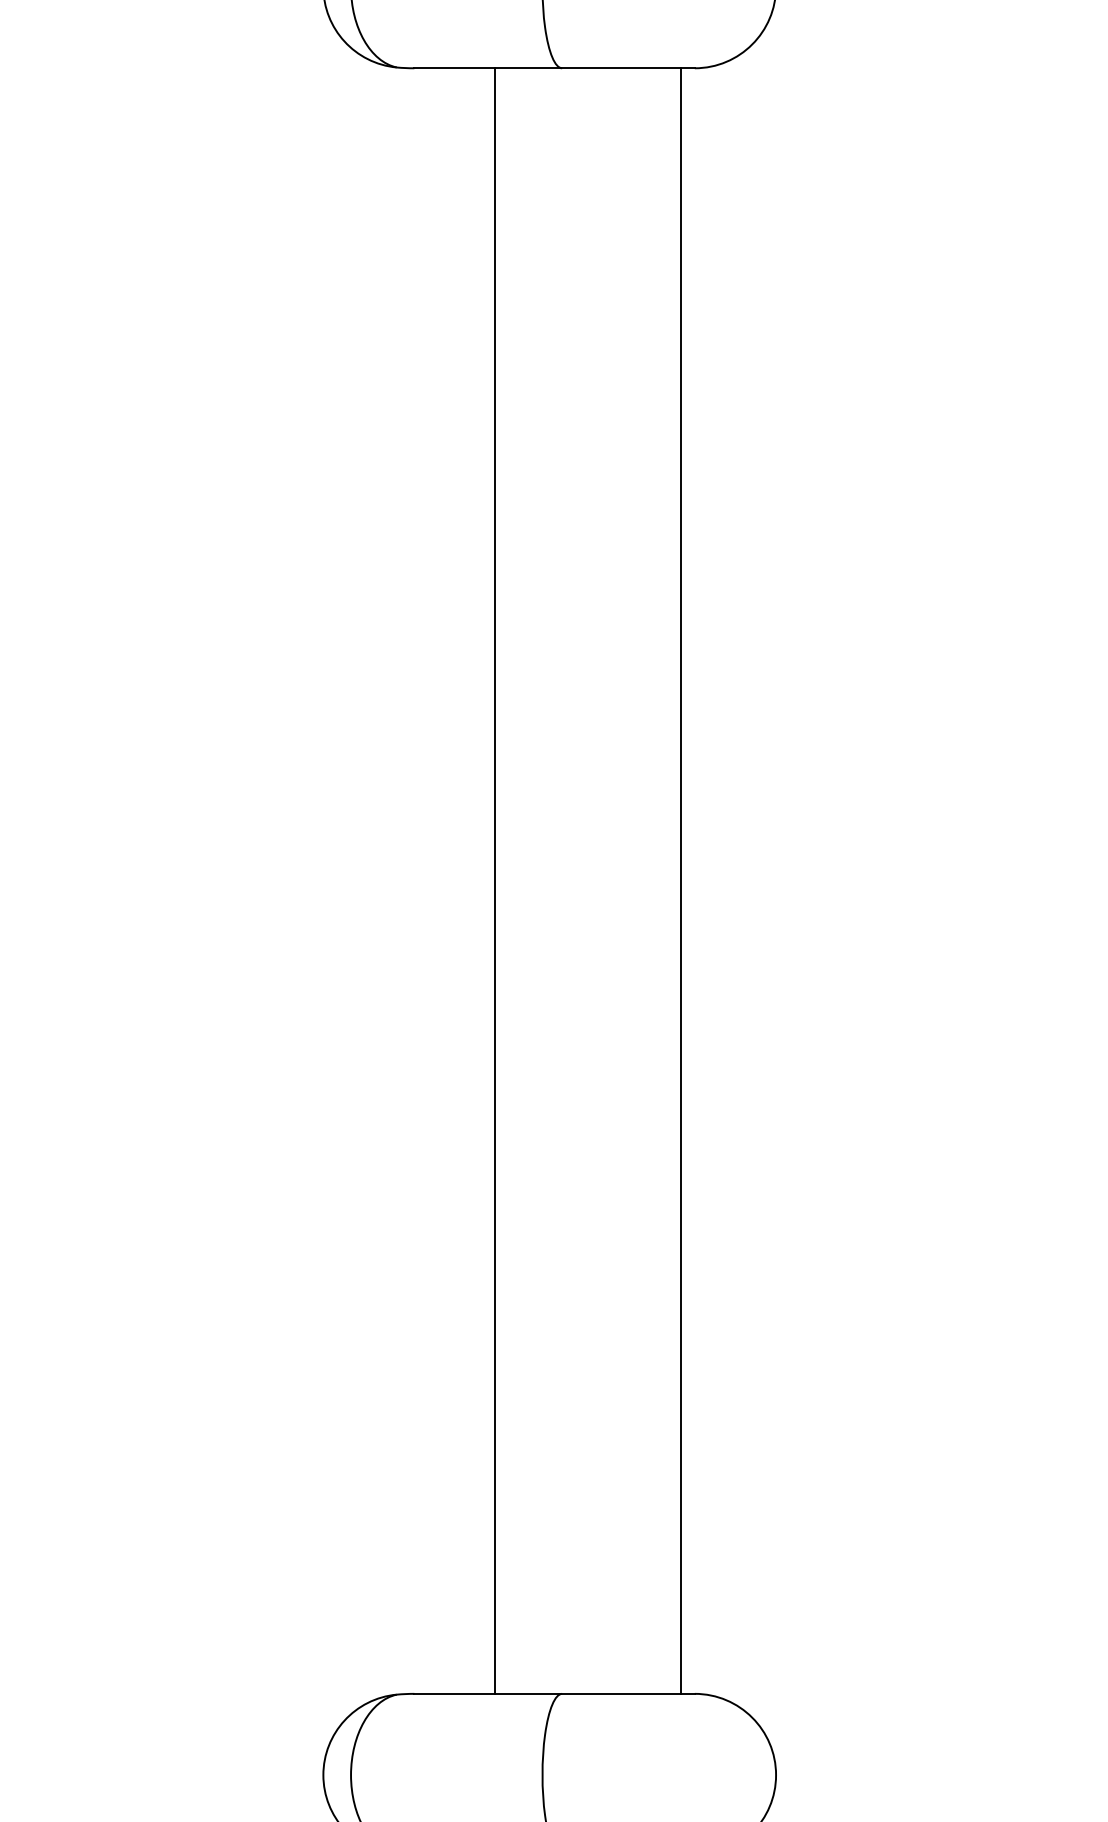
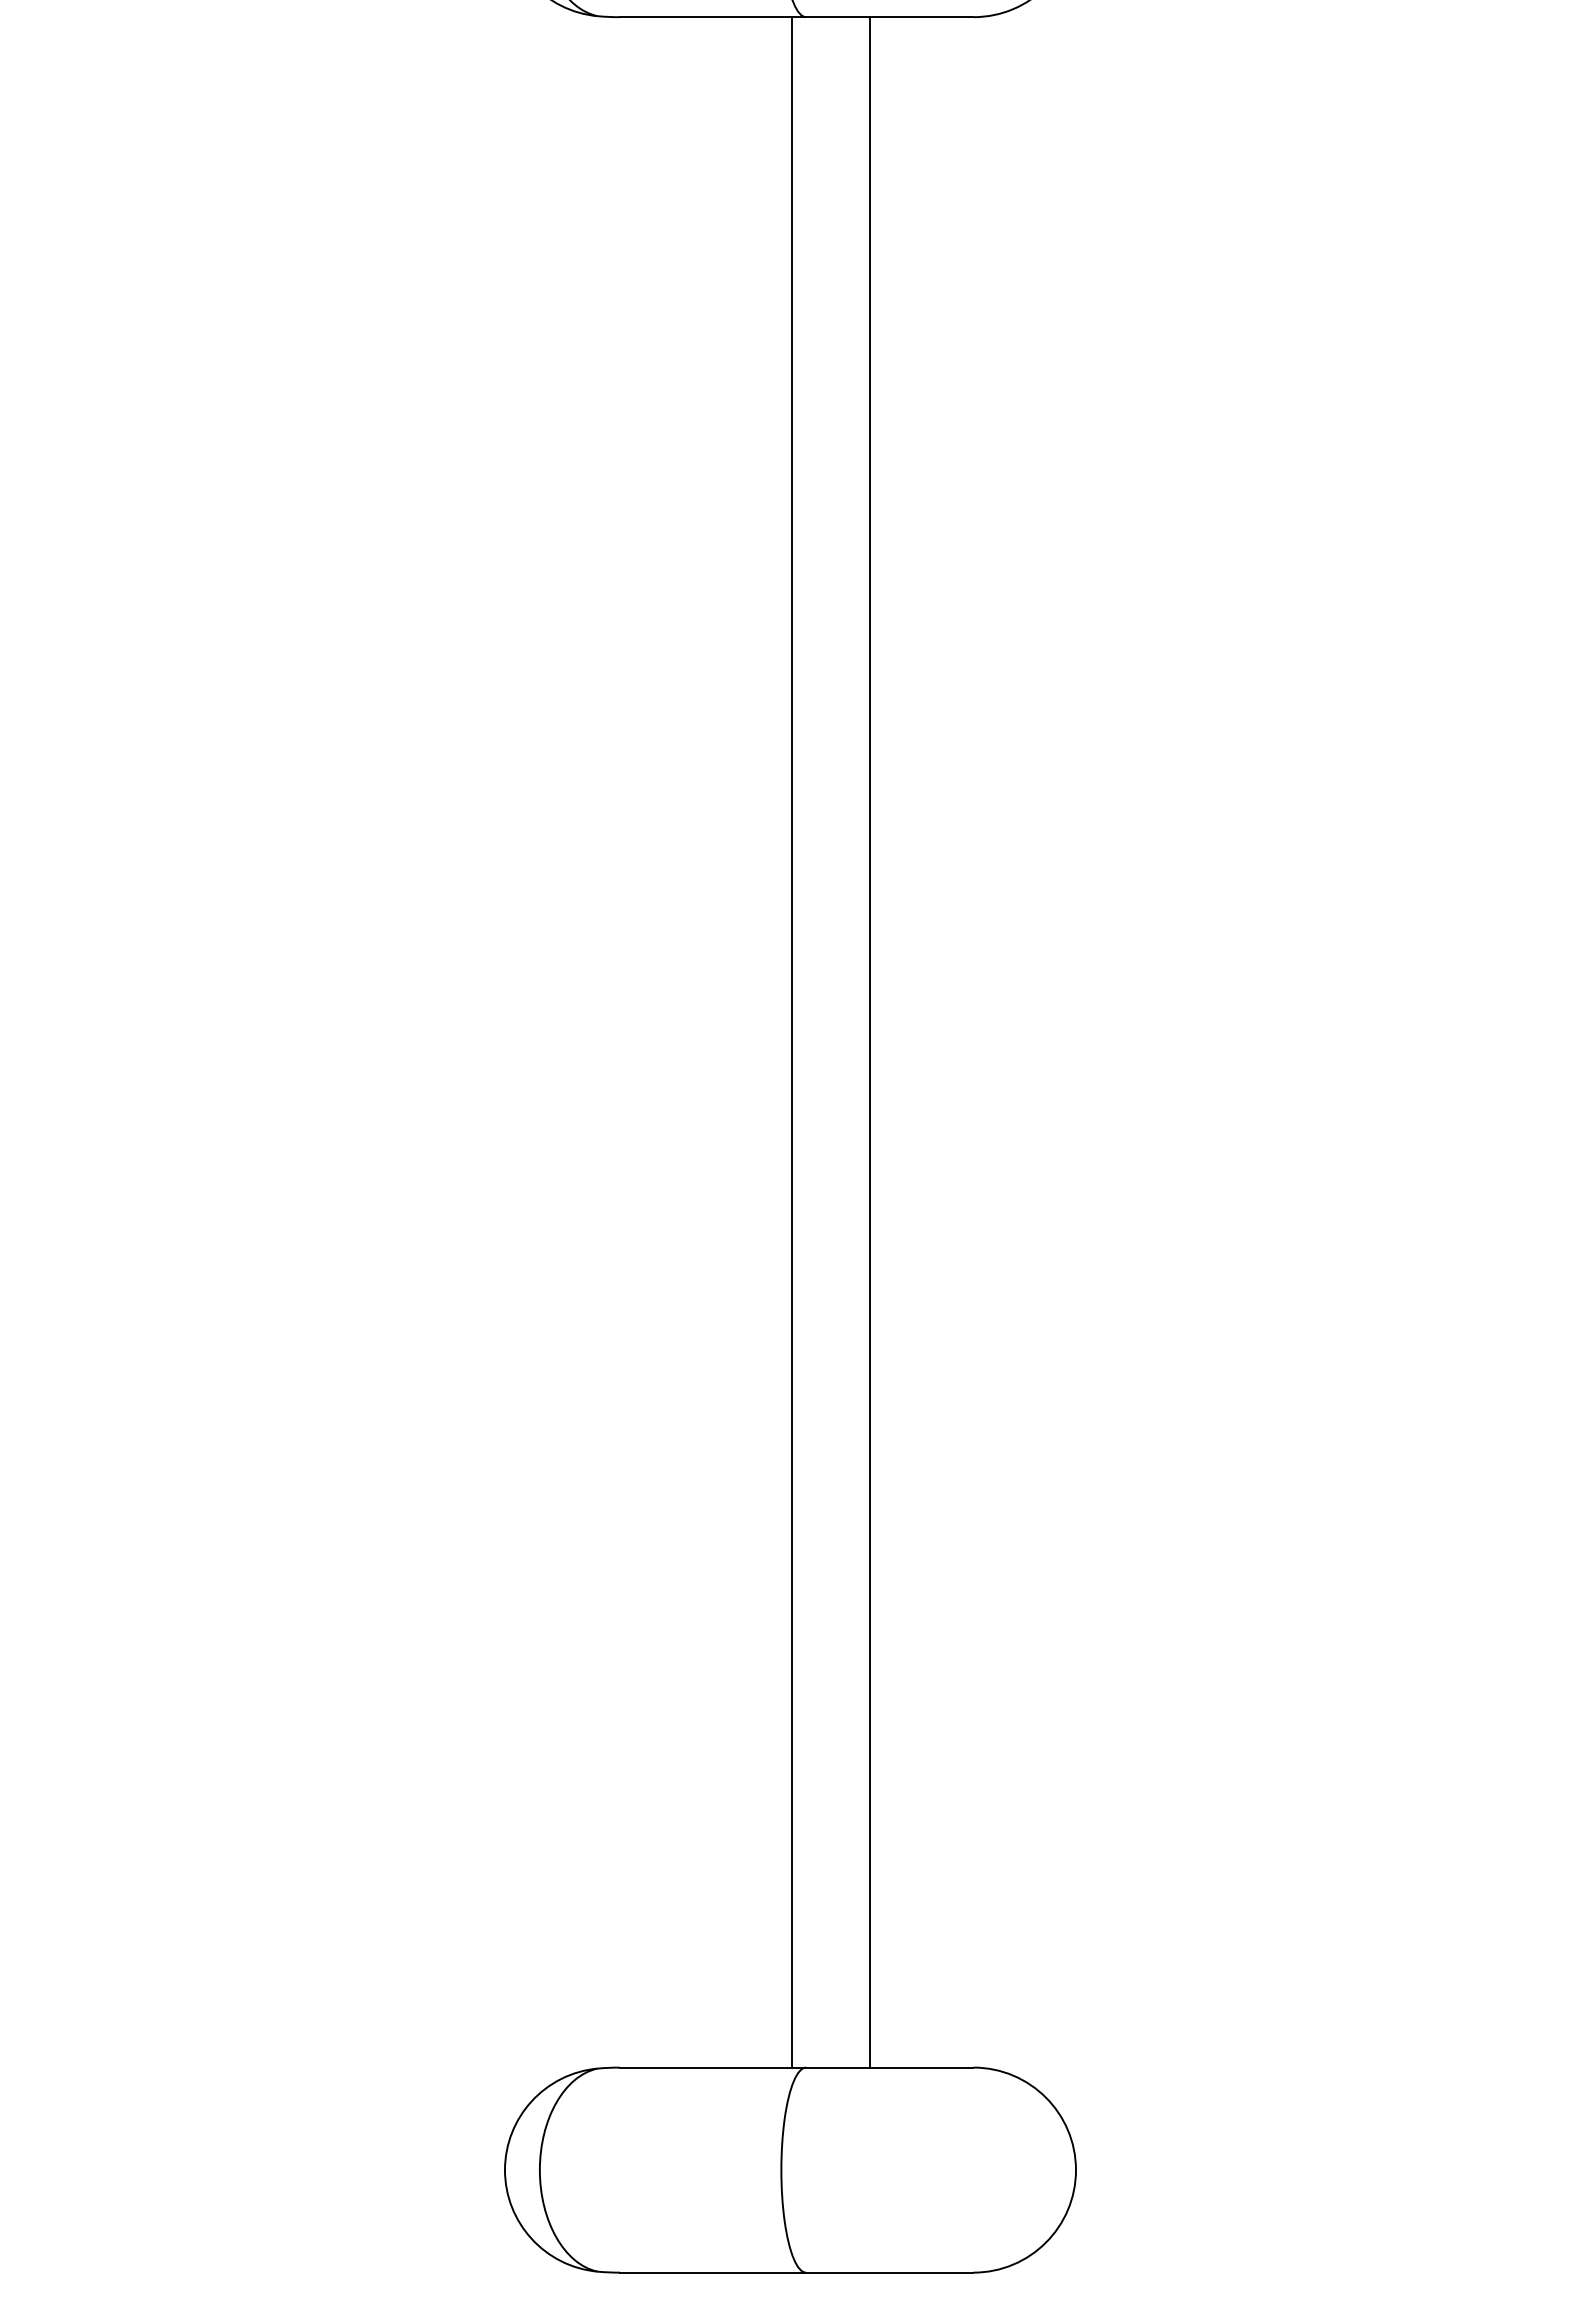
line: (495, 881) -> (791, 1042), moved
line: (680, 881) -> (869, 1042), moved

